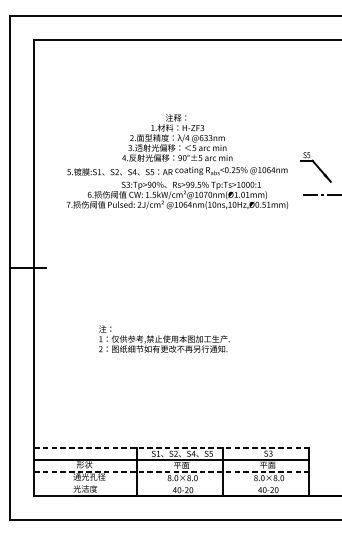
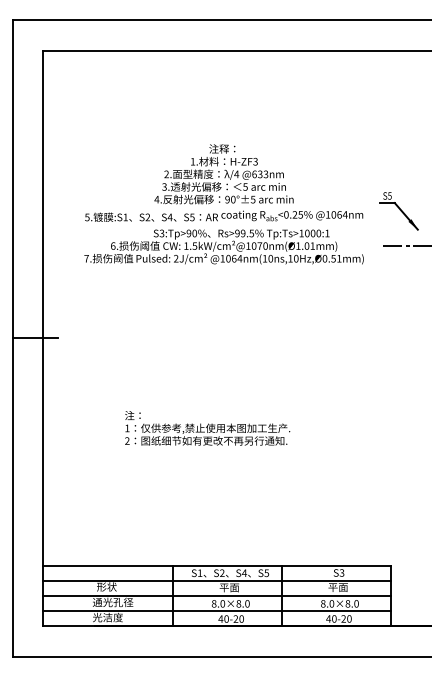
line: (171, 447) -> (216, 565), dashed -> solid
line: (171, 472) -> (216, 596), dashed -> solid
line: (171, 484) -> (216, 611), added

